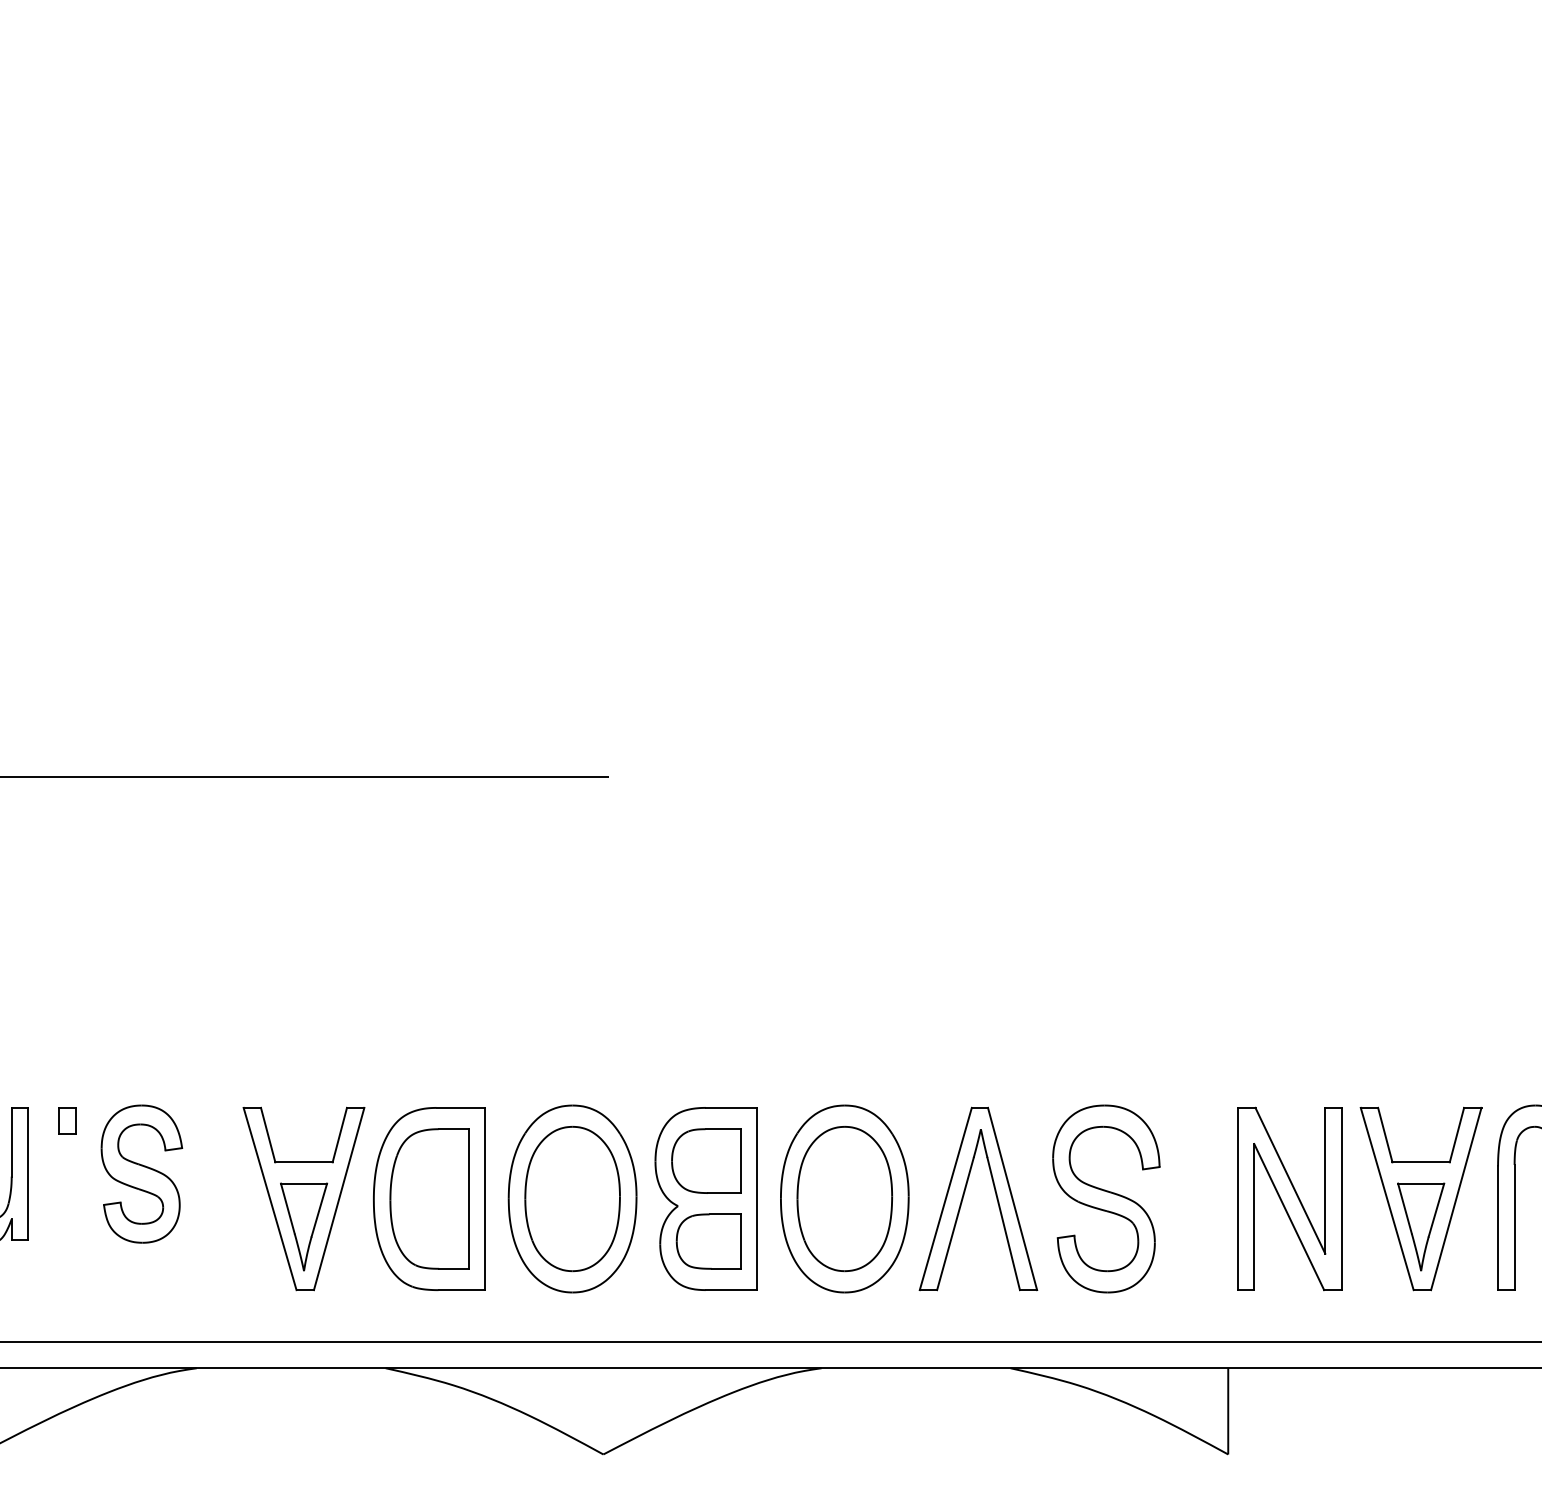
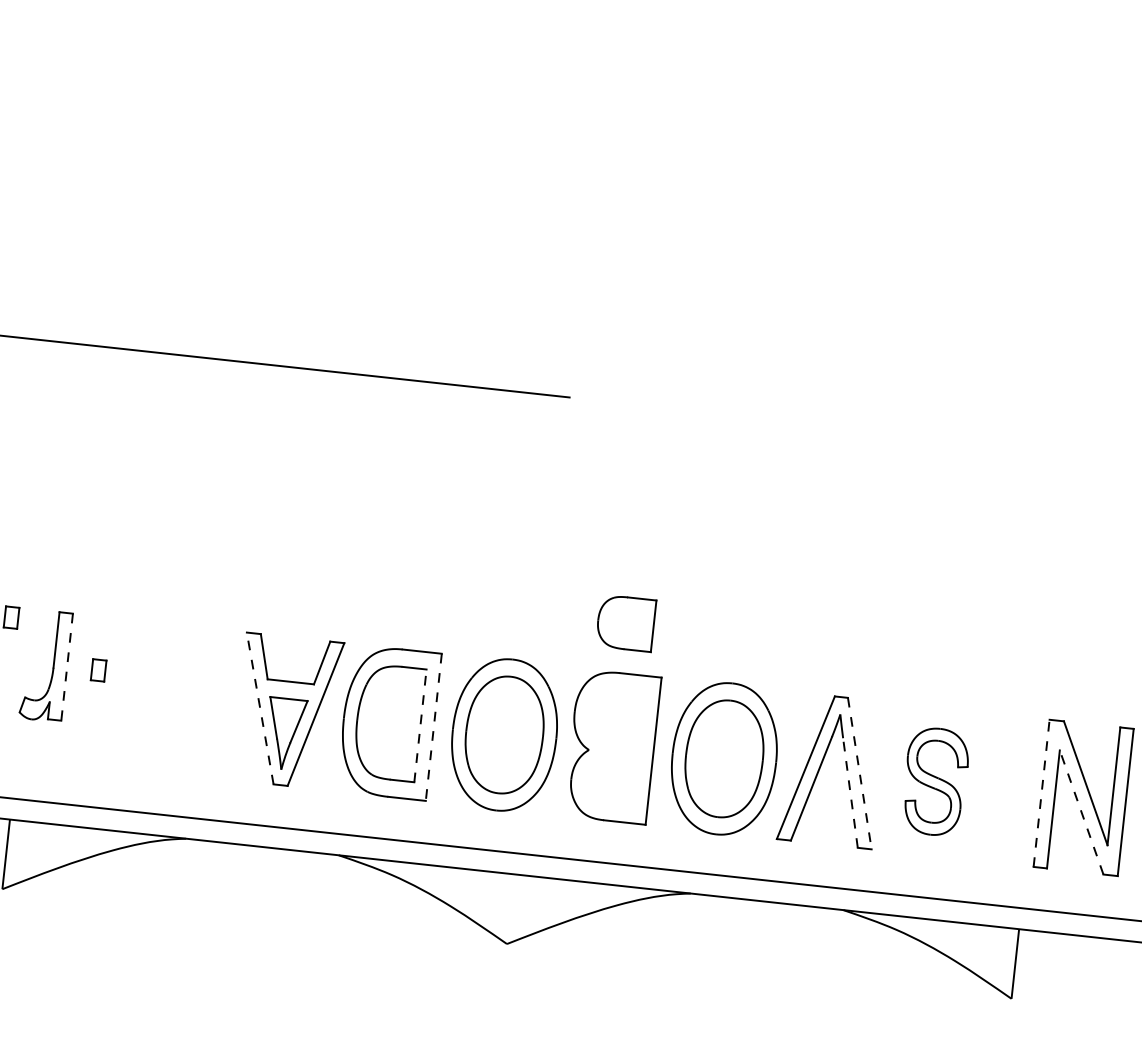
part: (67, 1120) -> (98, 670), moved
part: (706, 1160) -> (626, 622), moved
part: (141, 1173) -> (158, 676), removed
line: (28, 1174) -> (67, 667), solid -> dashed
part: (1106, 1198) -> (935, 781), size x0.7
line: (1237, 1198) -> (1041, 792), solid -> dashed
line: (270, 1199) -> (260, 708), solid -> dashed
line: (468, 1199) -> (420, 726), solid -> dashed
line: (485, 1199) -> (434, 727), solid -> dashed
line: (1012, 1199) -> (859, 774), solid -> dashed
line: (1289, 1217) -> (1081, 812), solid -> dashed
line: (1003, 1223) -> (850, 792), solid -> dashed
part: (708, 1241) -> (610, 781), removed

